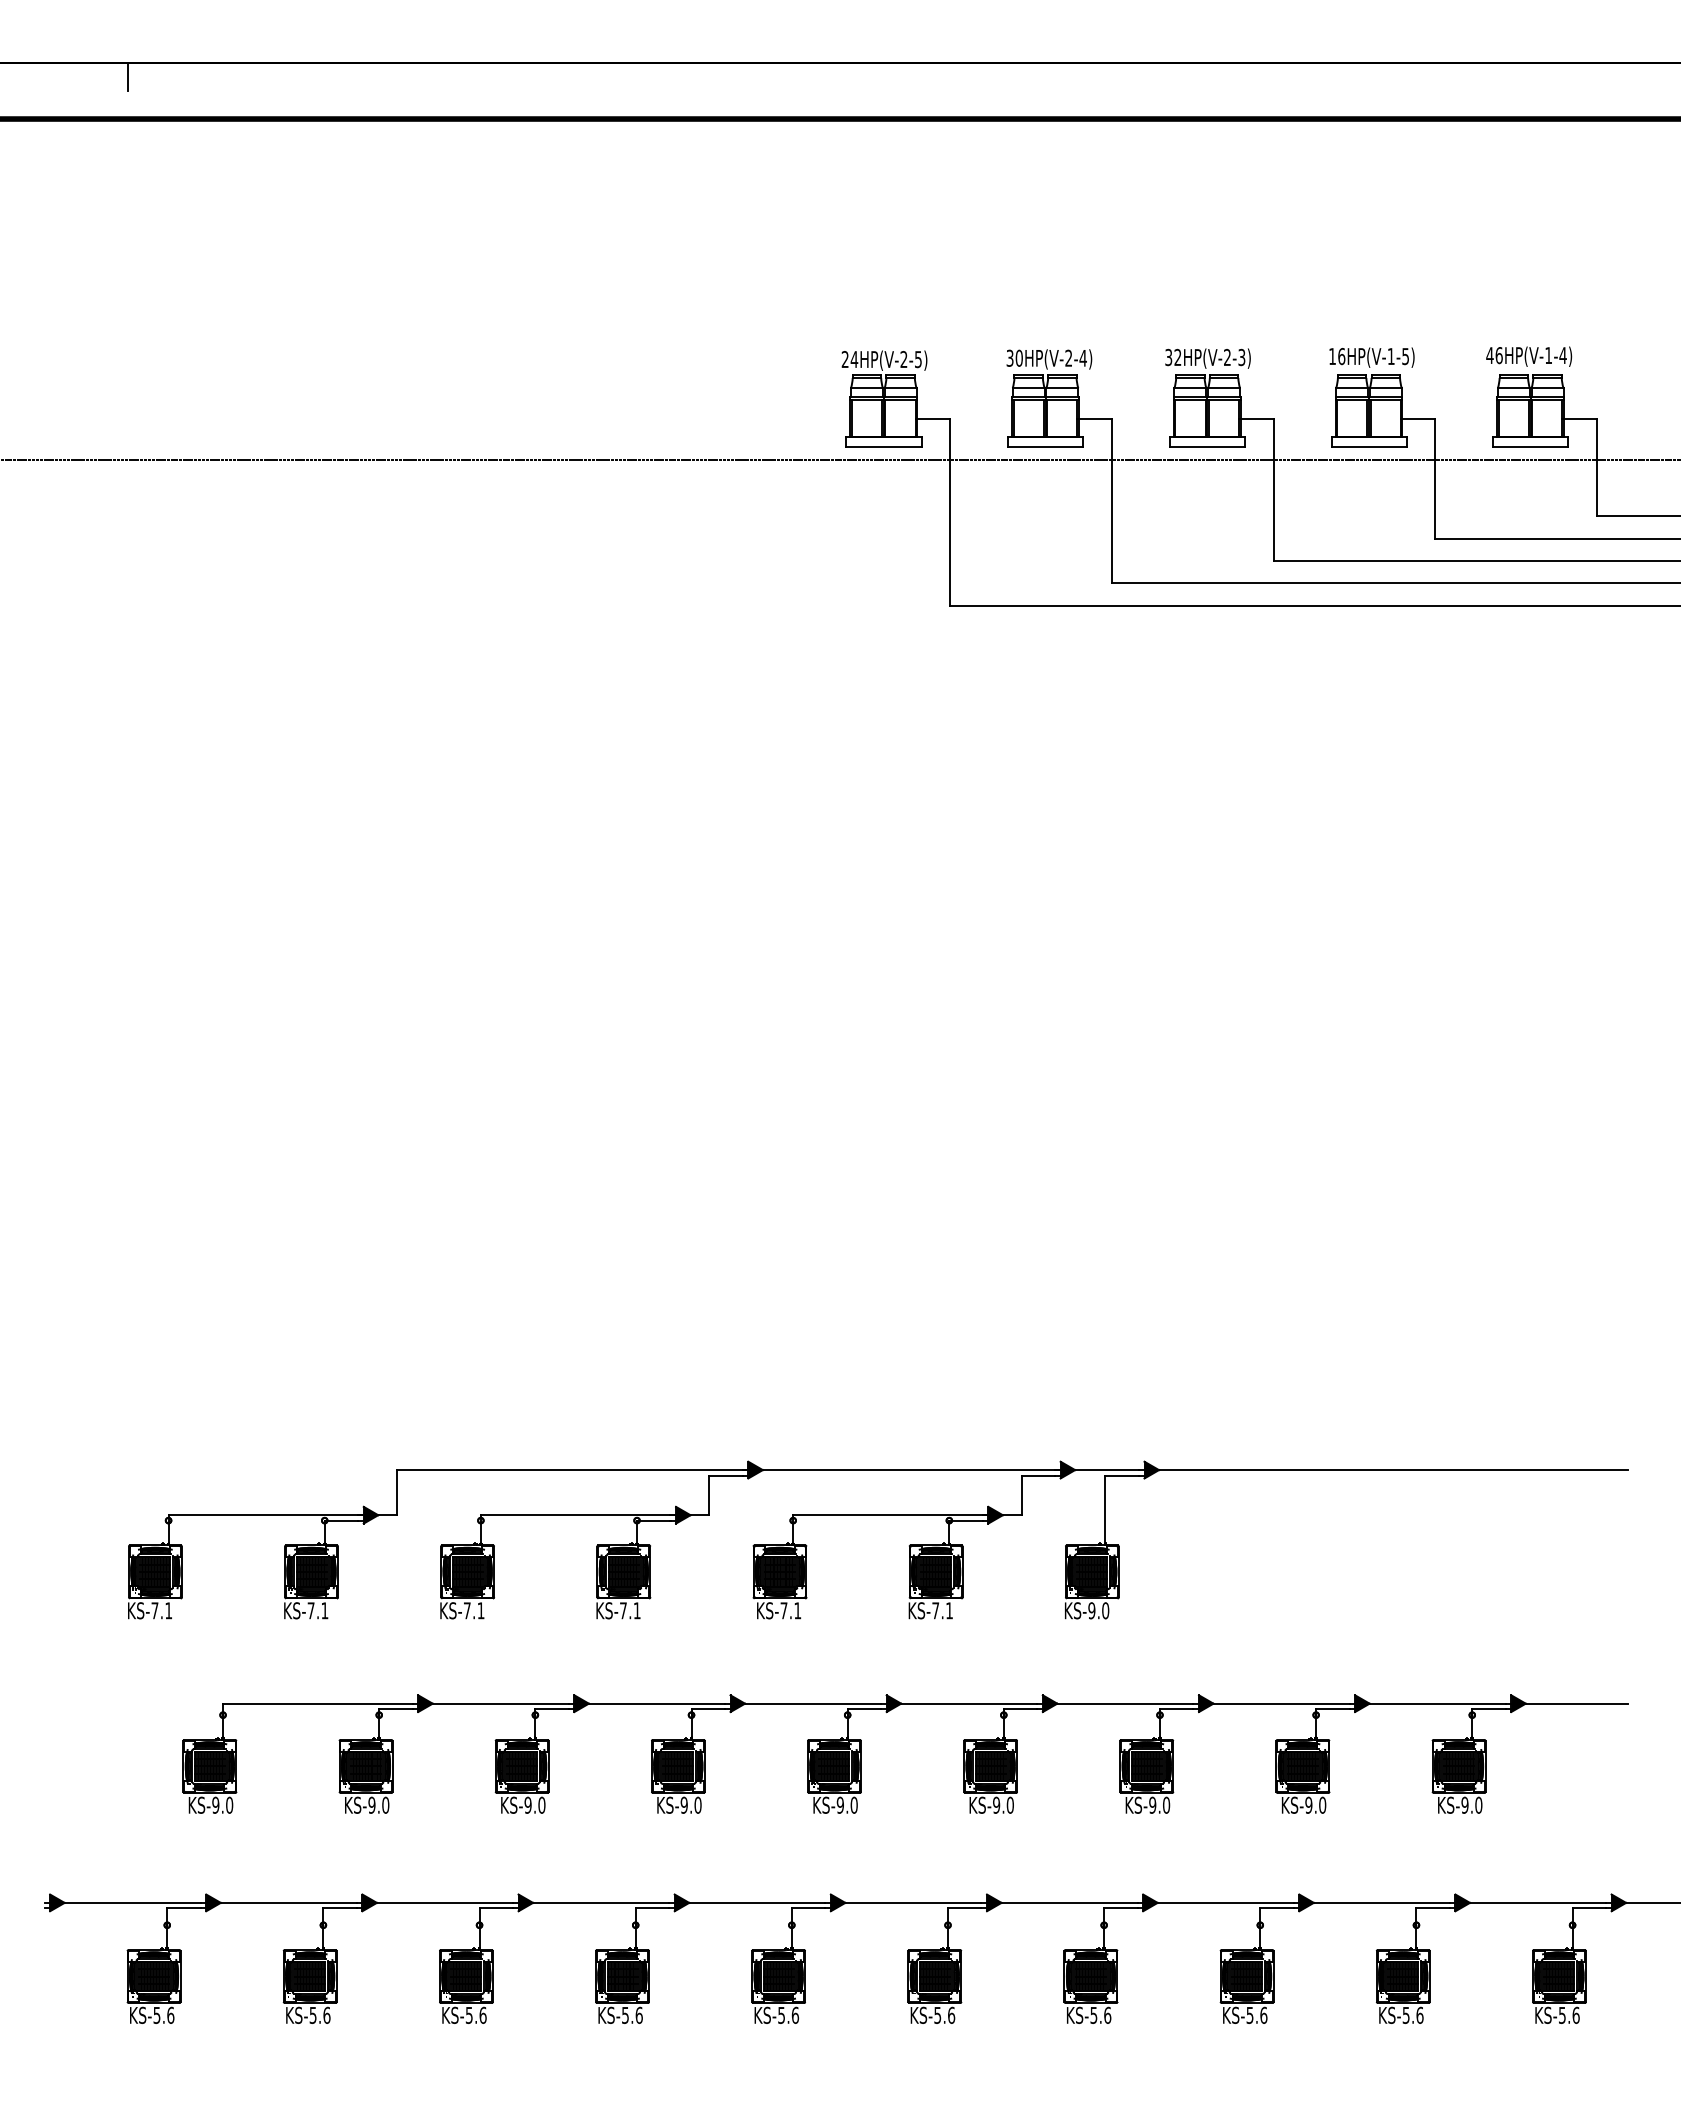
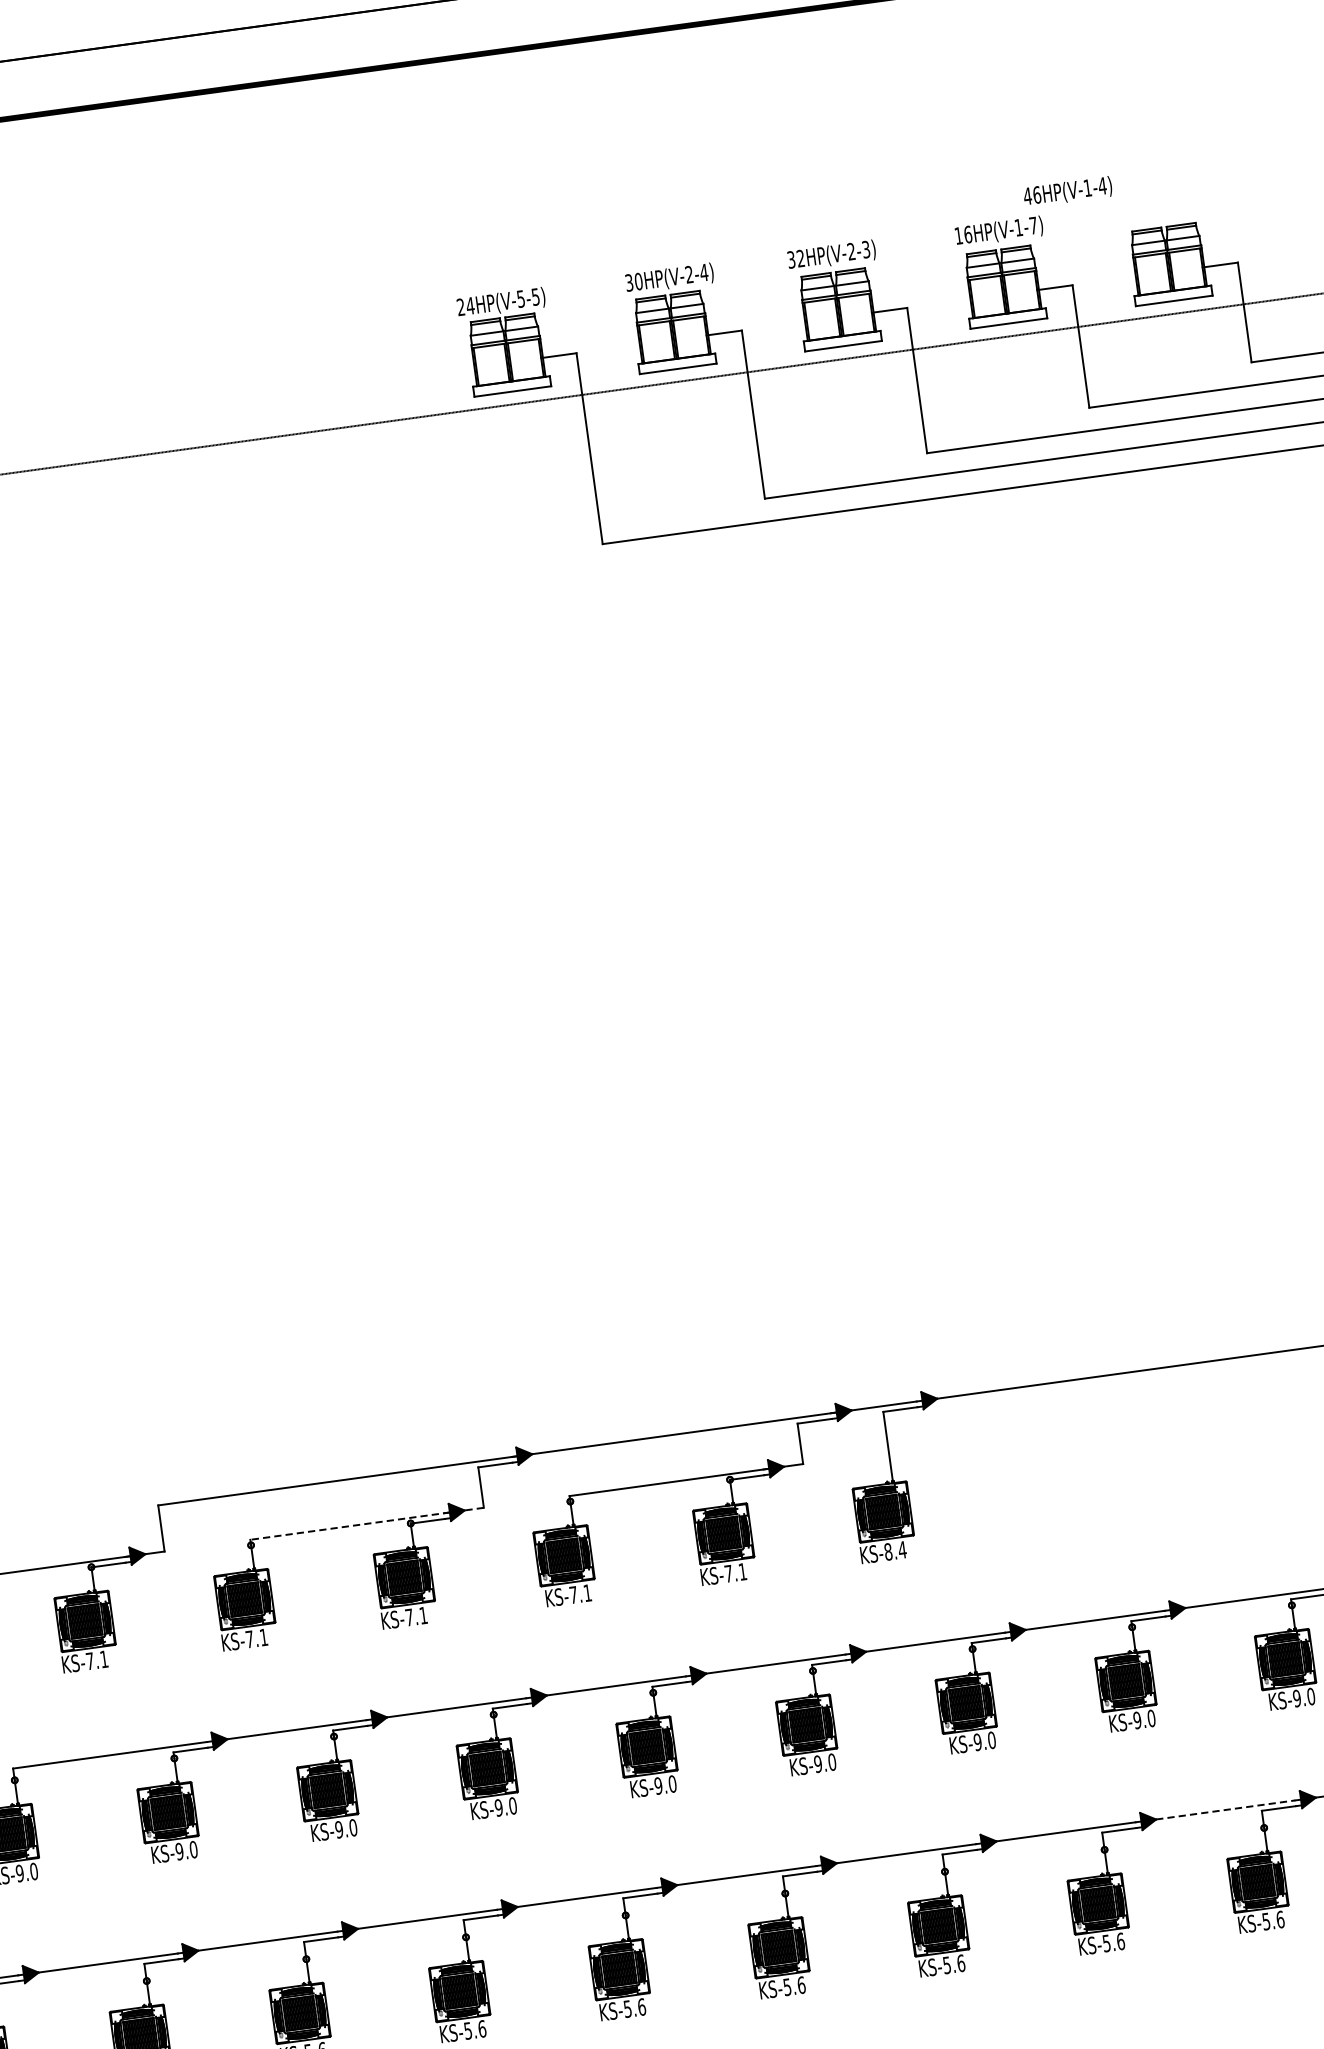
text: (1405, 356) -> (1033, 225), 16HP(V-1-5) -> 16HP(V-1-7)
text: (1529, 356) -> (1068, 191), moved
text: (903, 359) -> (520, 299), 24HP(V-2-5) -> 24HP(V-5-5)
line: (594, 1515) -> (366, 1524), solid -> dashed
text: (1098, 1610) -> (895, 1550), KS-9.0 -> KS-8.4
line: (1382, 1902) -> (1226, 1809), solid -> dashed

